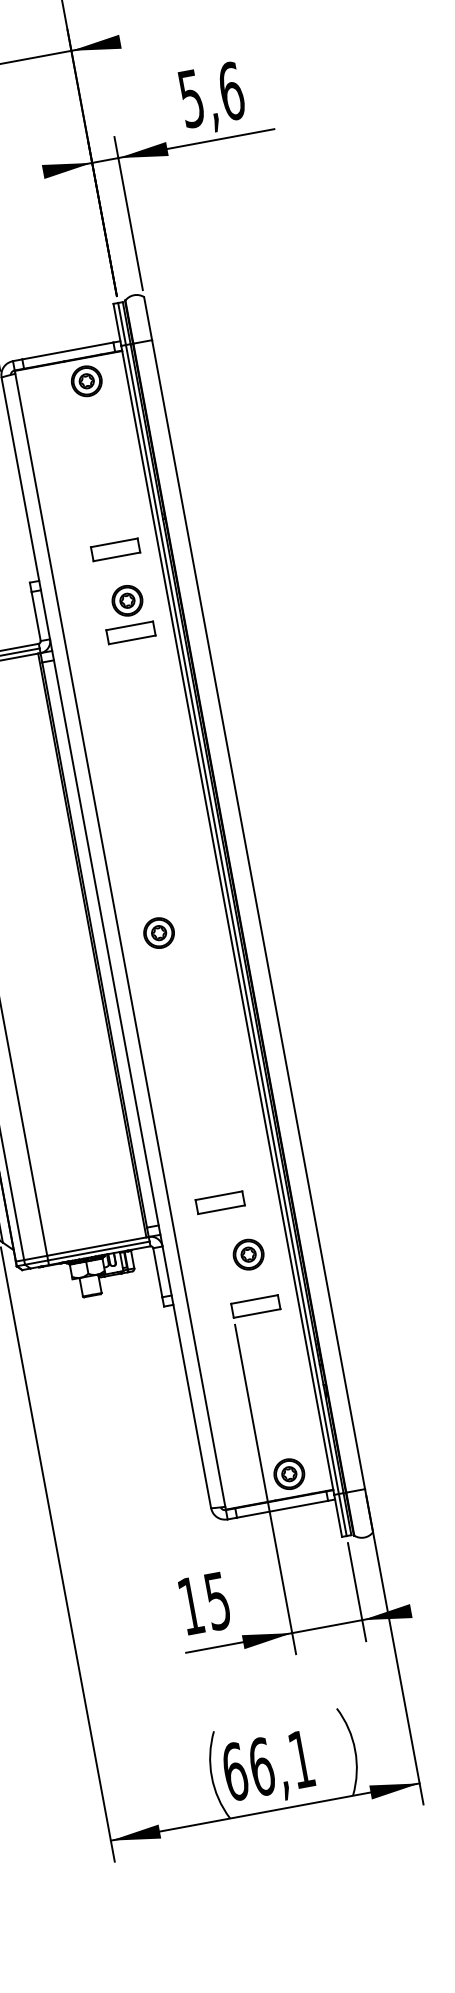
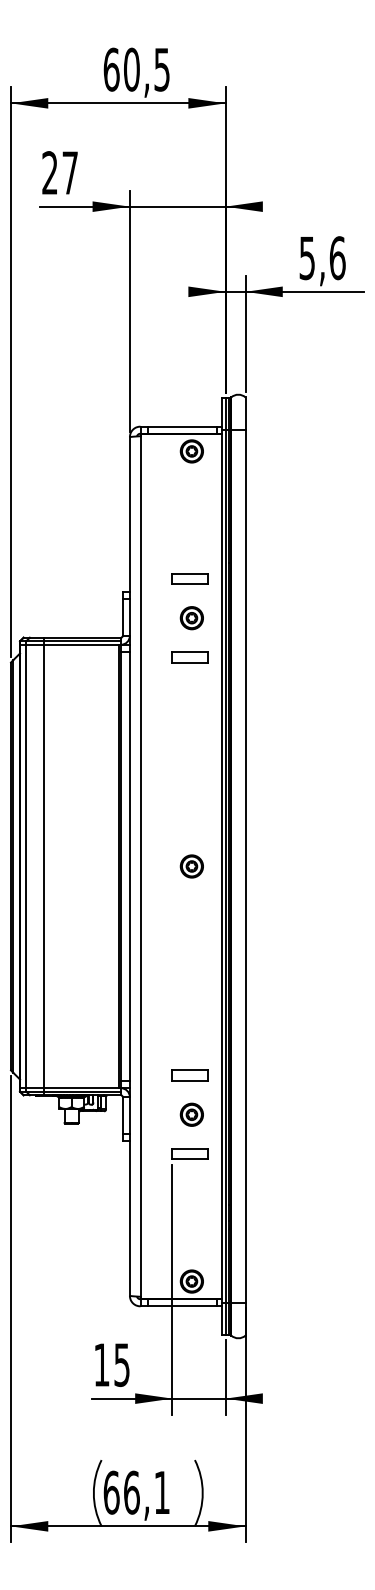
part: (130, 633) -> (189, 657), moved
part: (158, 933) -> (191, 866), moved
part: (219, 1202) -> (189, 1075), moved

